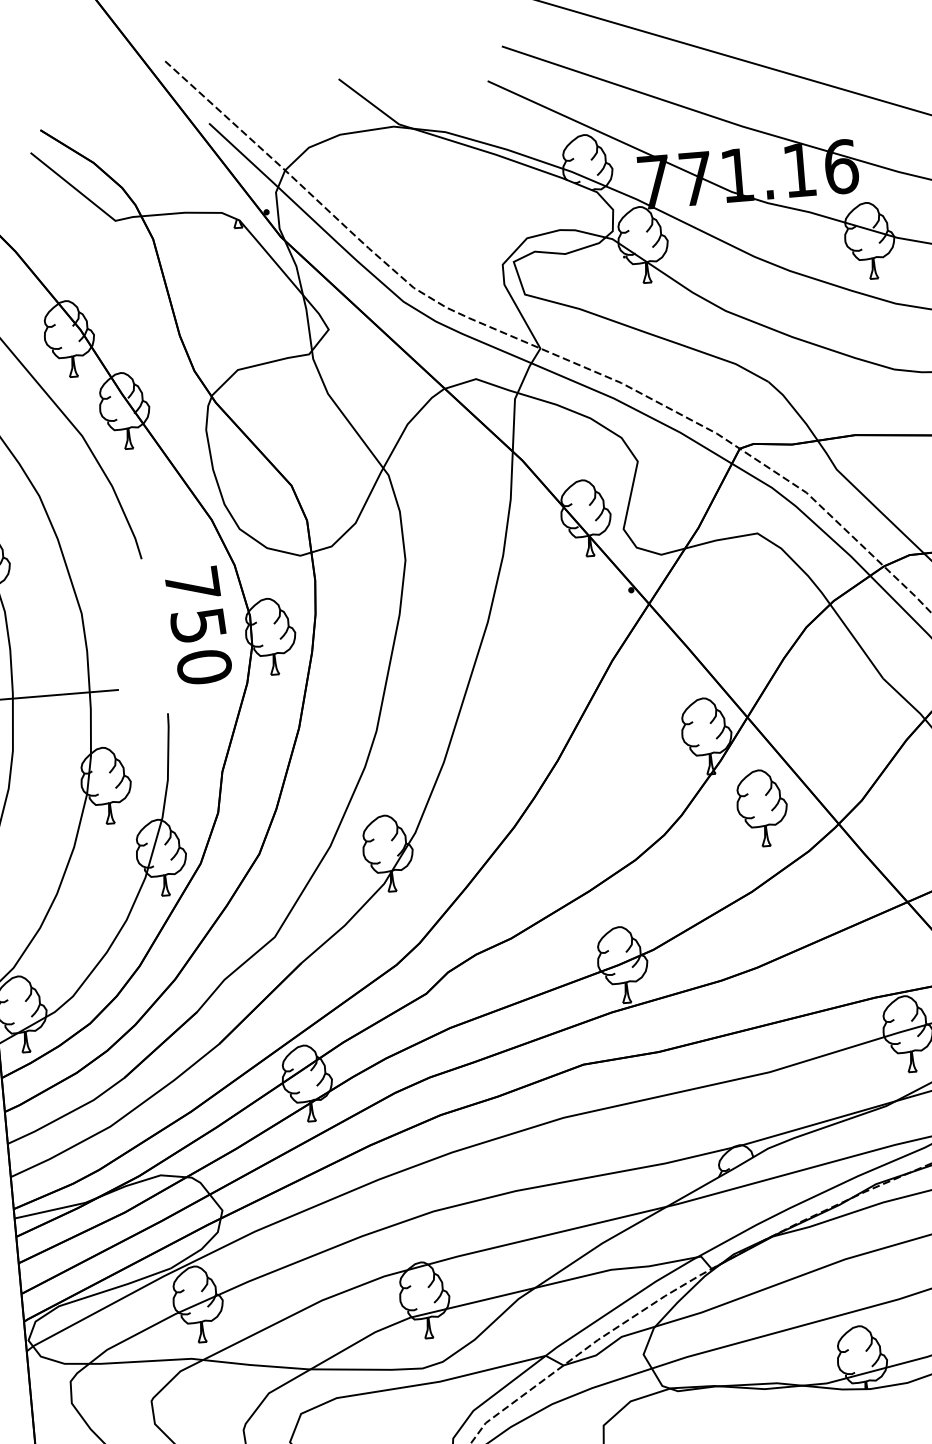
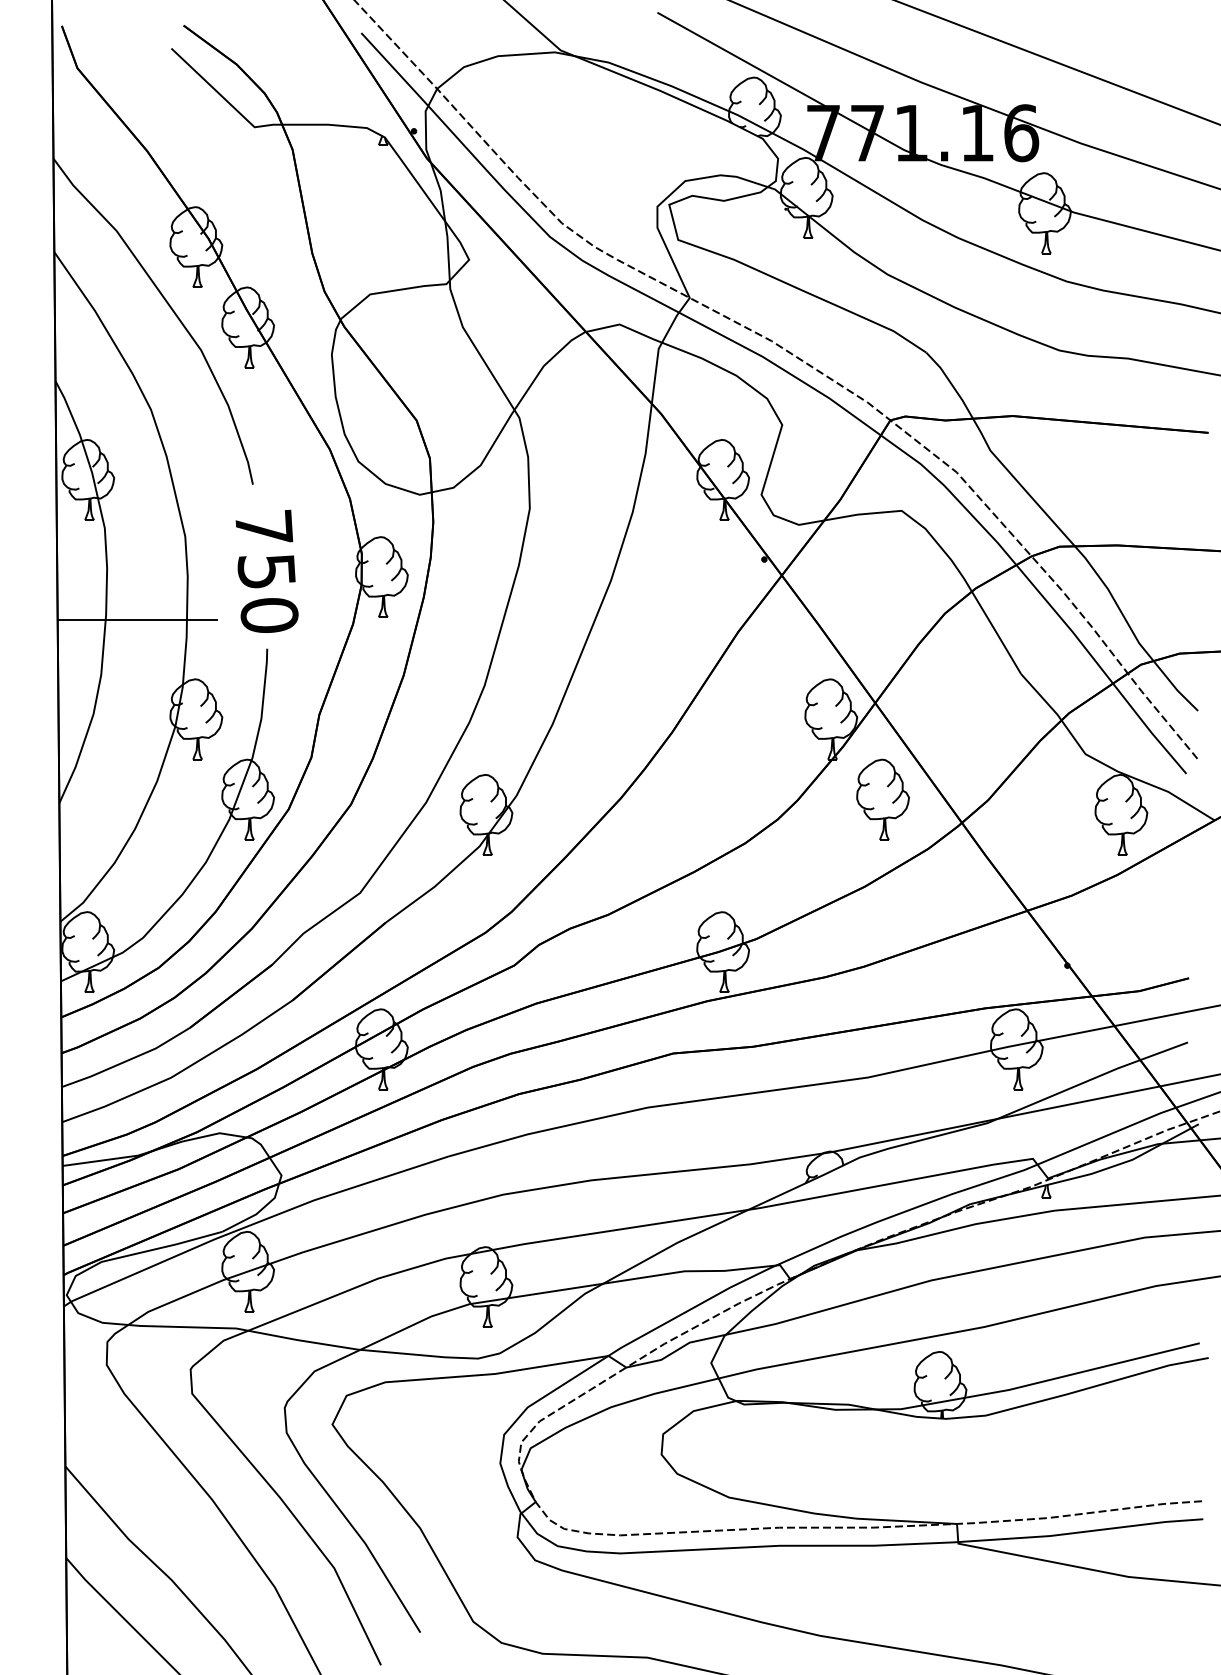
text: (198, 624) -> (266, 570), moved

